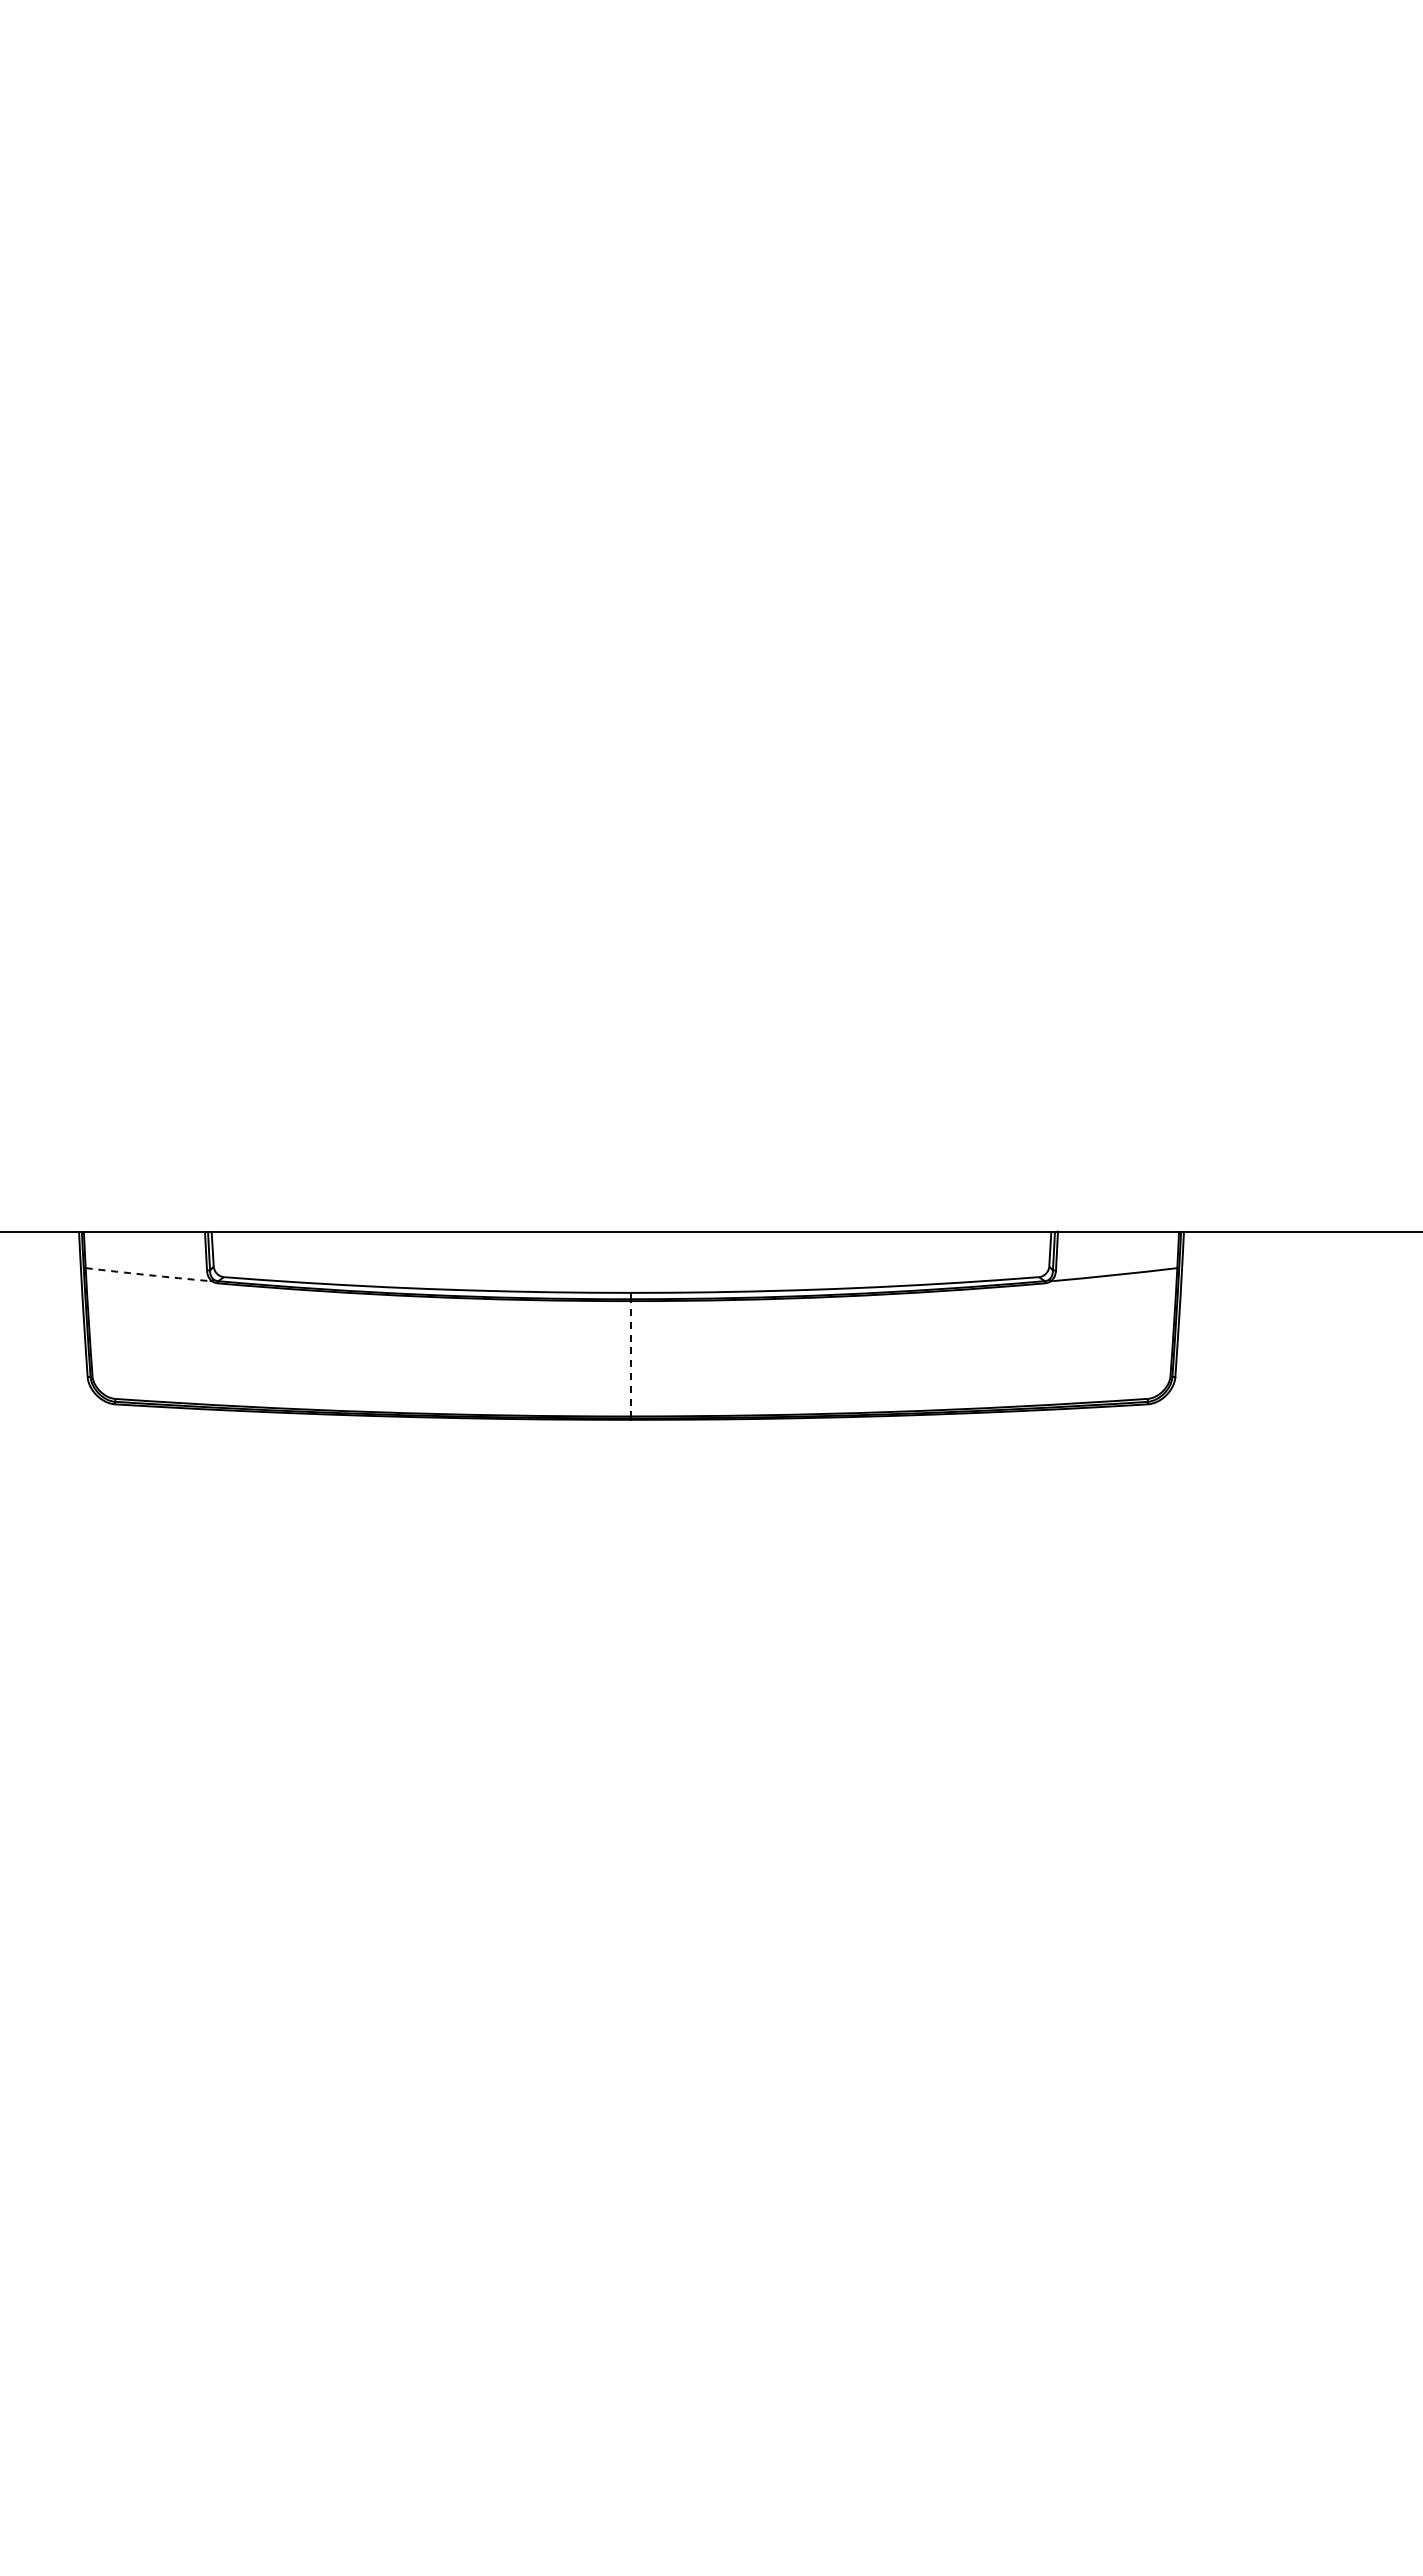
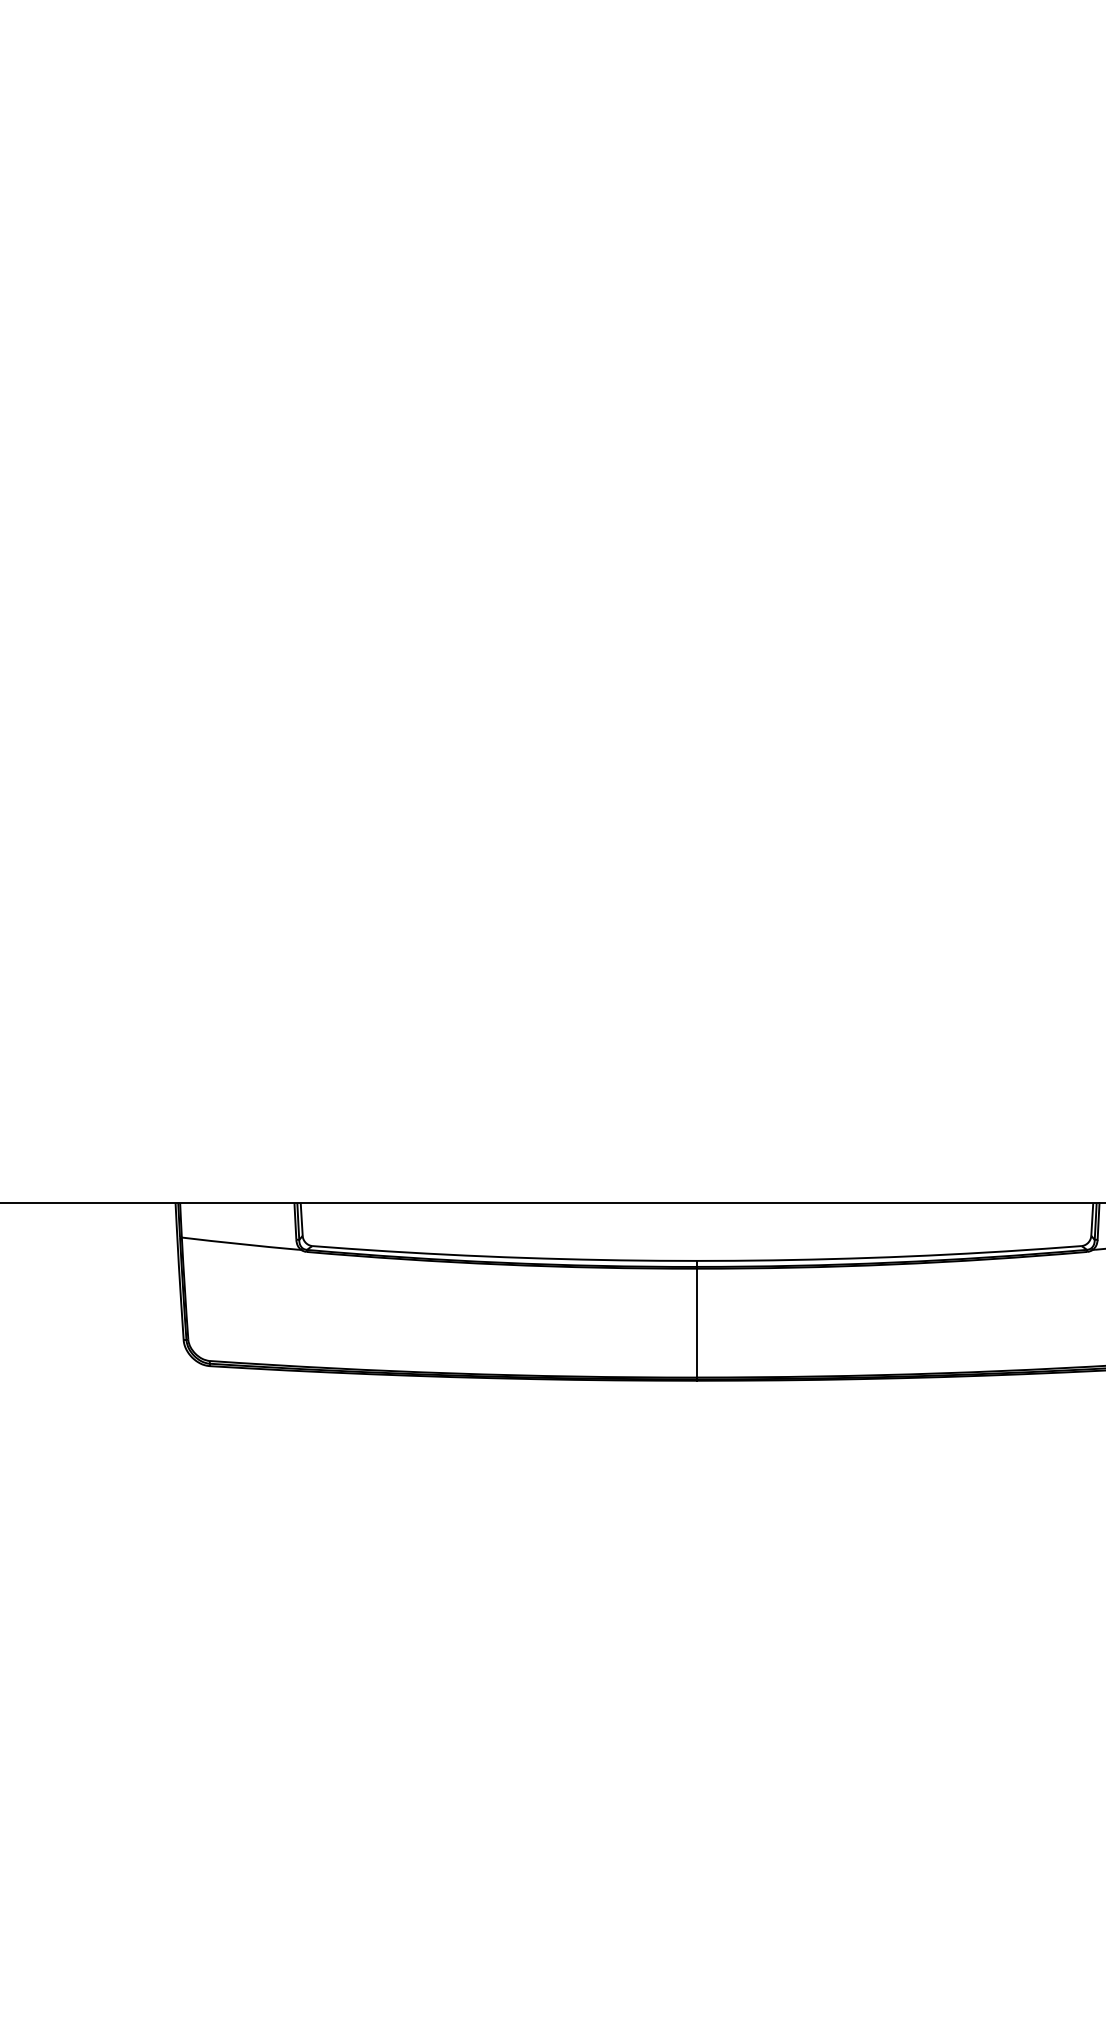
arc: (147, 1275) -> (240, 1244), dashed -> solid
line: (631, 1359) -> (696, 1323), dashed -> solid

